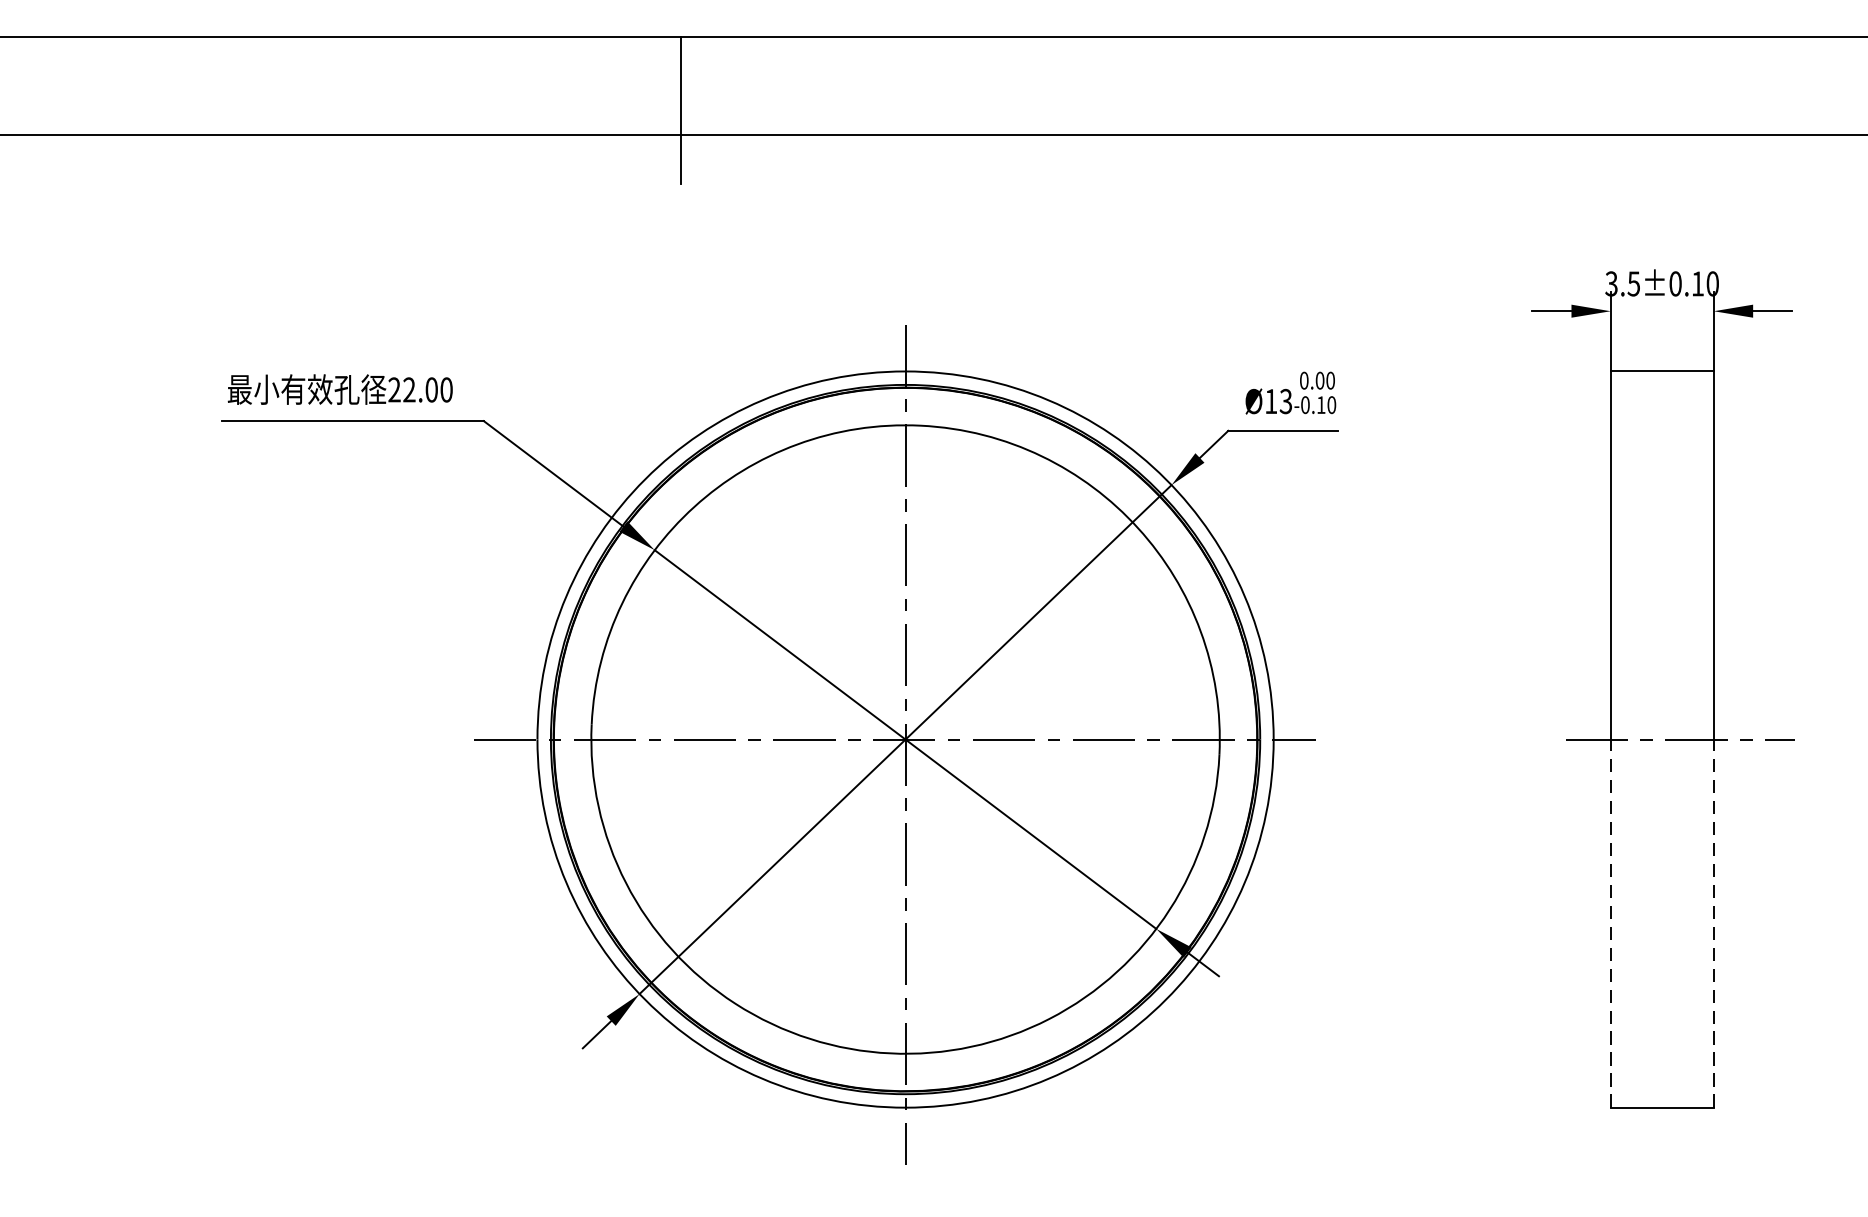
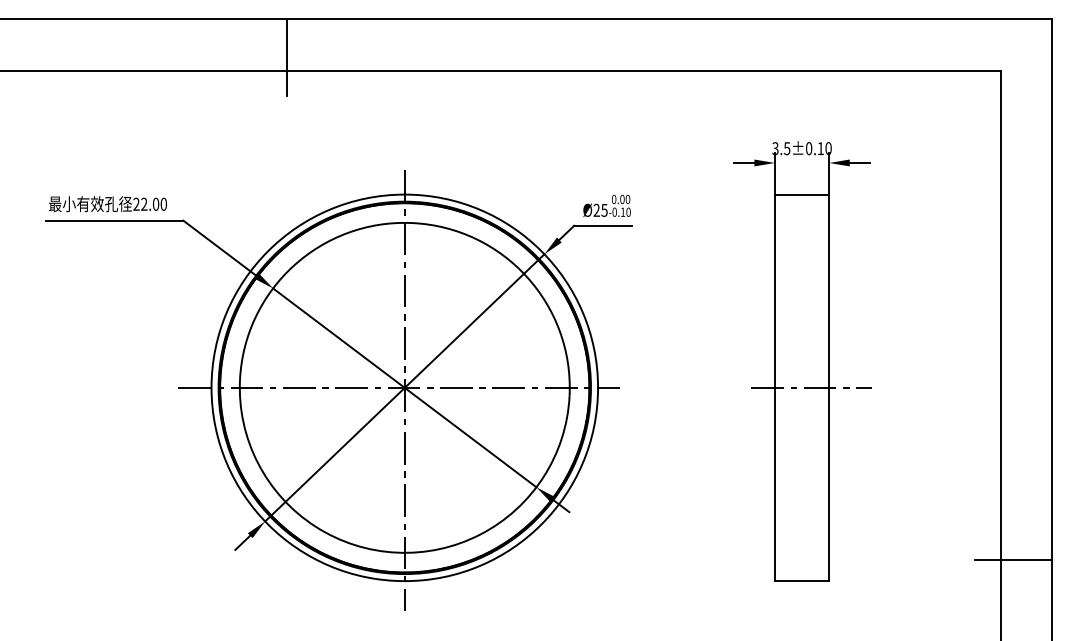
text: (1278, 399) -> (600, 209), Ø13 -> Ø25
line: (1611, 923) -> (775, 484), dashed -> solid
line: (1714, 923) -> (829, 484), dashed -> solid

